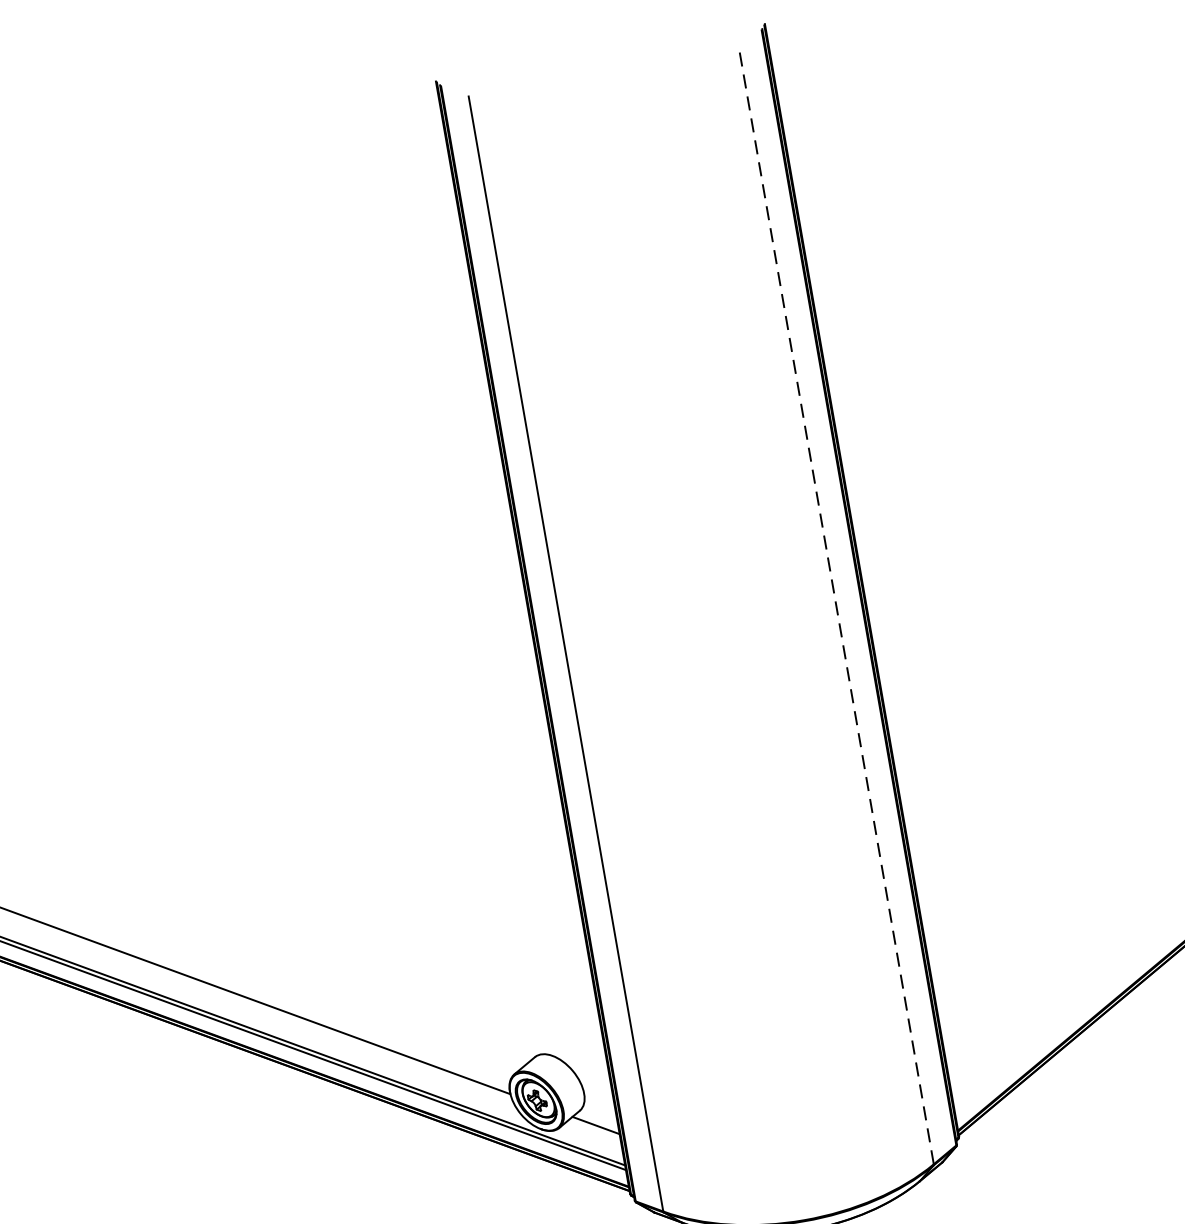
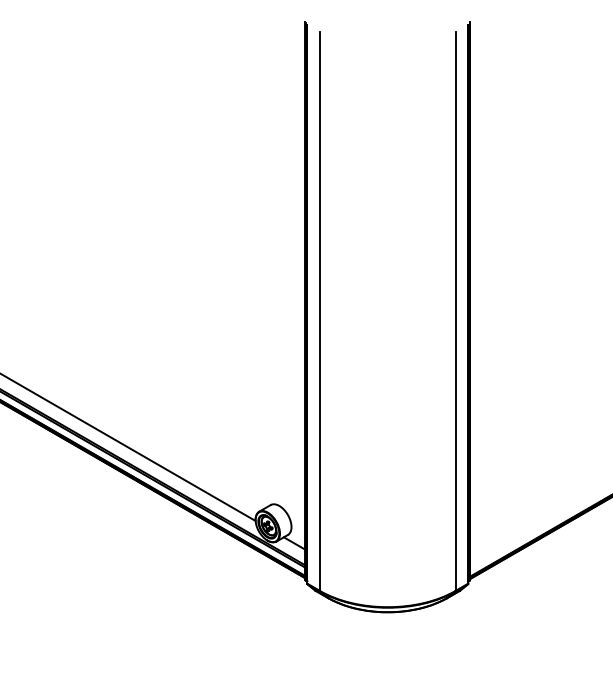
line: (836, 606) -> (455, 311), dashed -> solid

